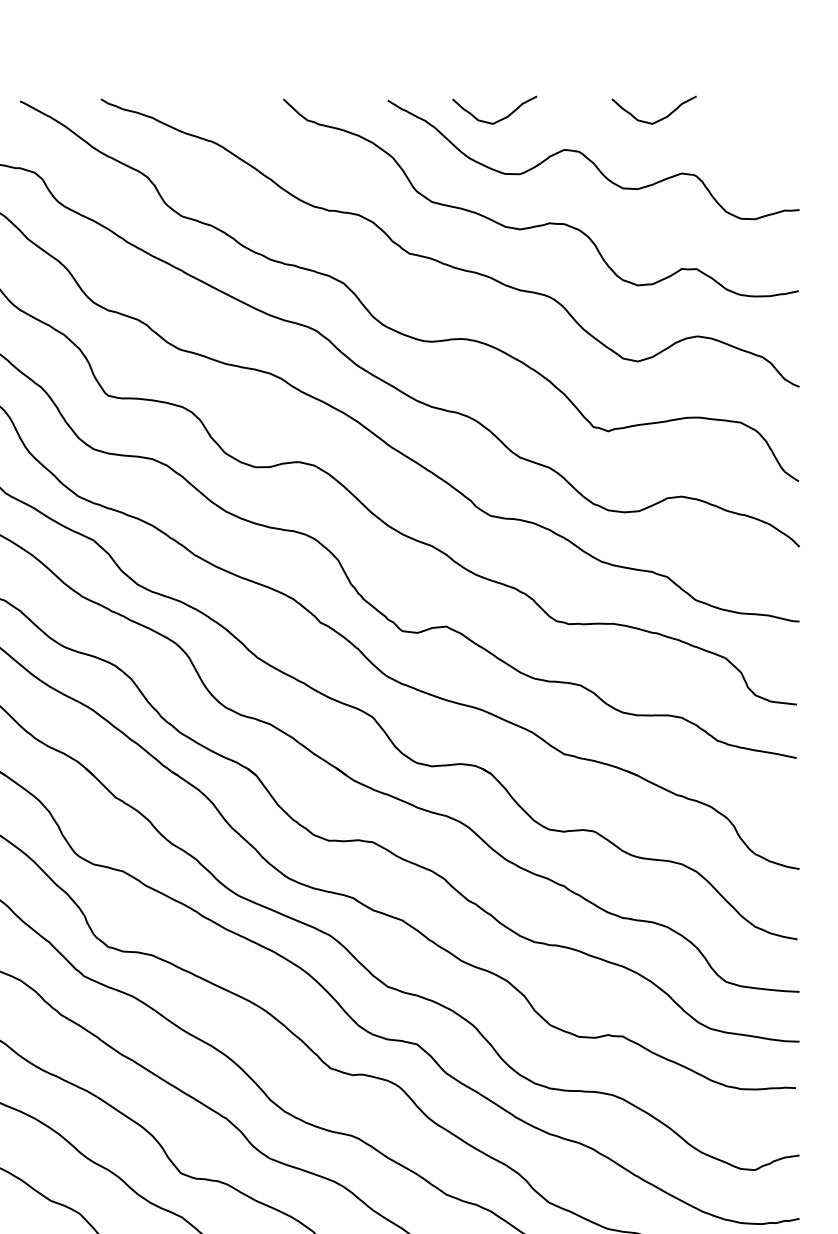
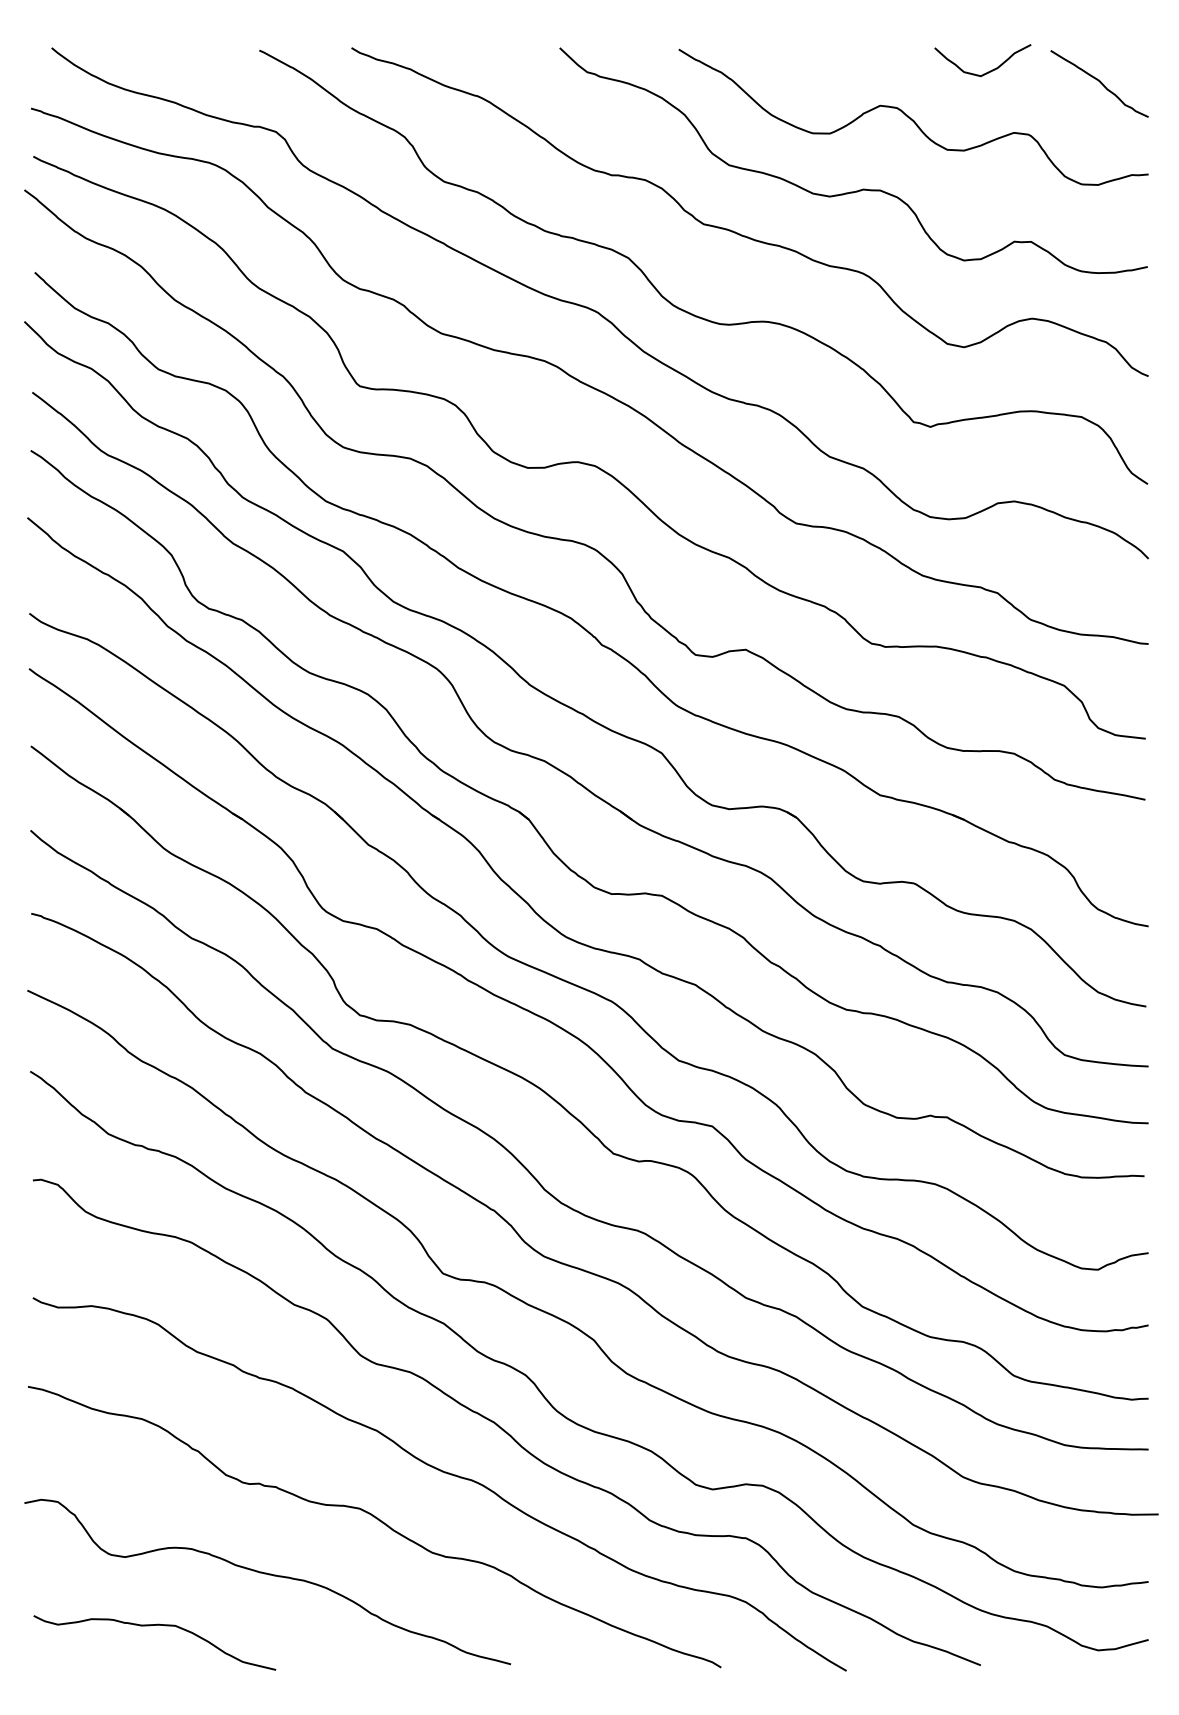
curve: (499, 119) -> (806, 71), removed
curve: (756, 129) -> (1099, 82), added

